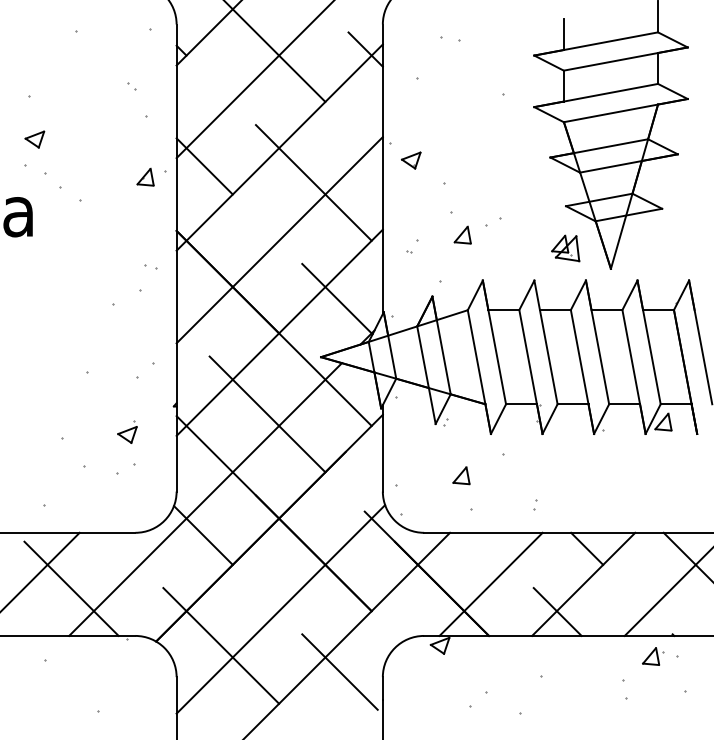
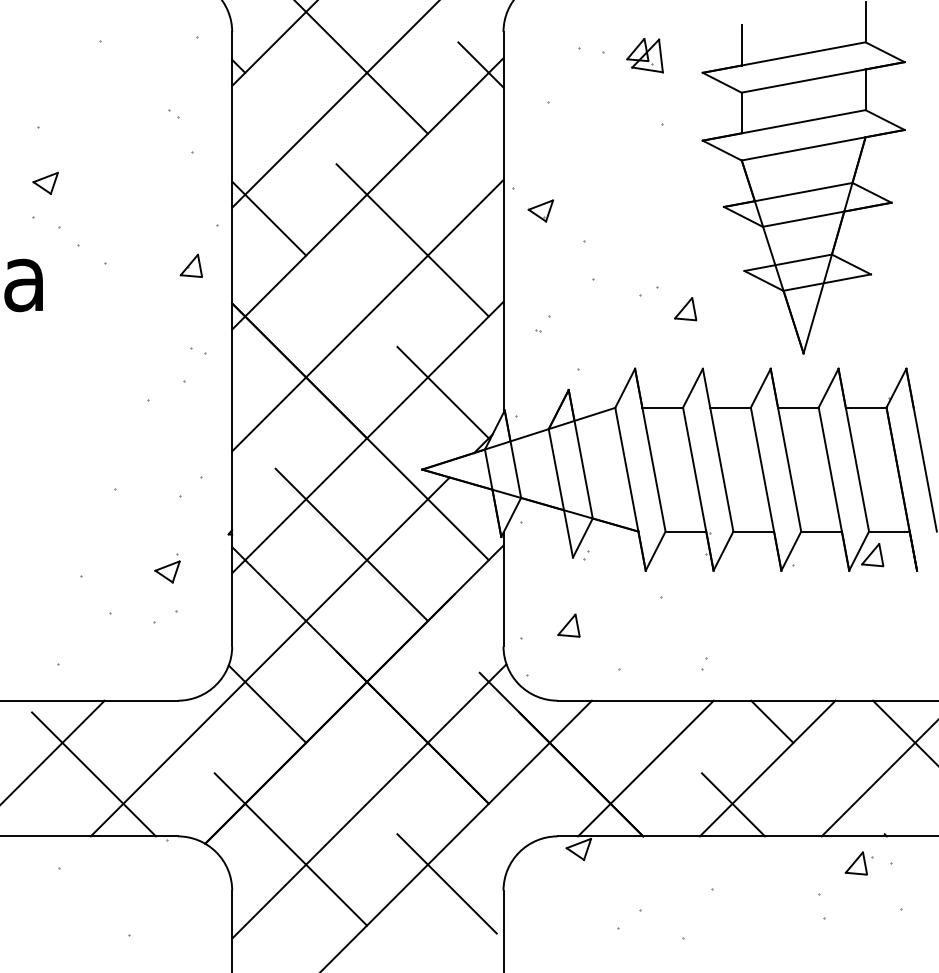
part: (144, 176) -> (190, 265), moved
part: (462, 235) -> (685, 309), moved
part: (565, 248) -> (644, 55), moved
part: (461, 475) -> (568, 625), moved

